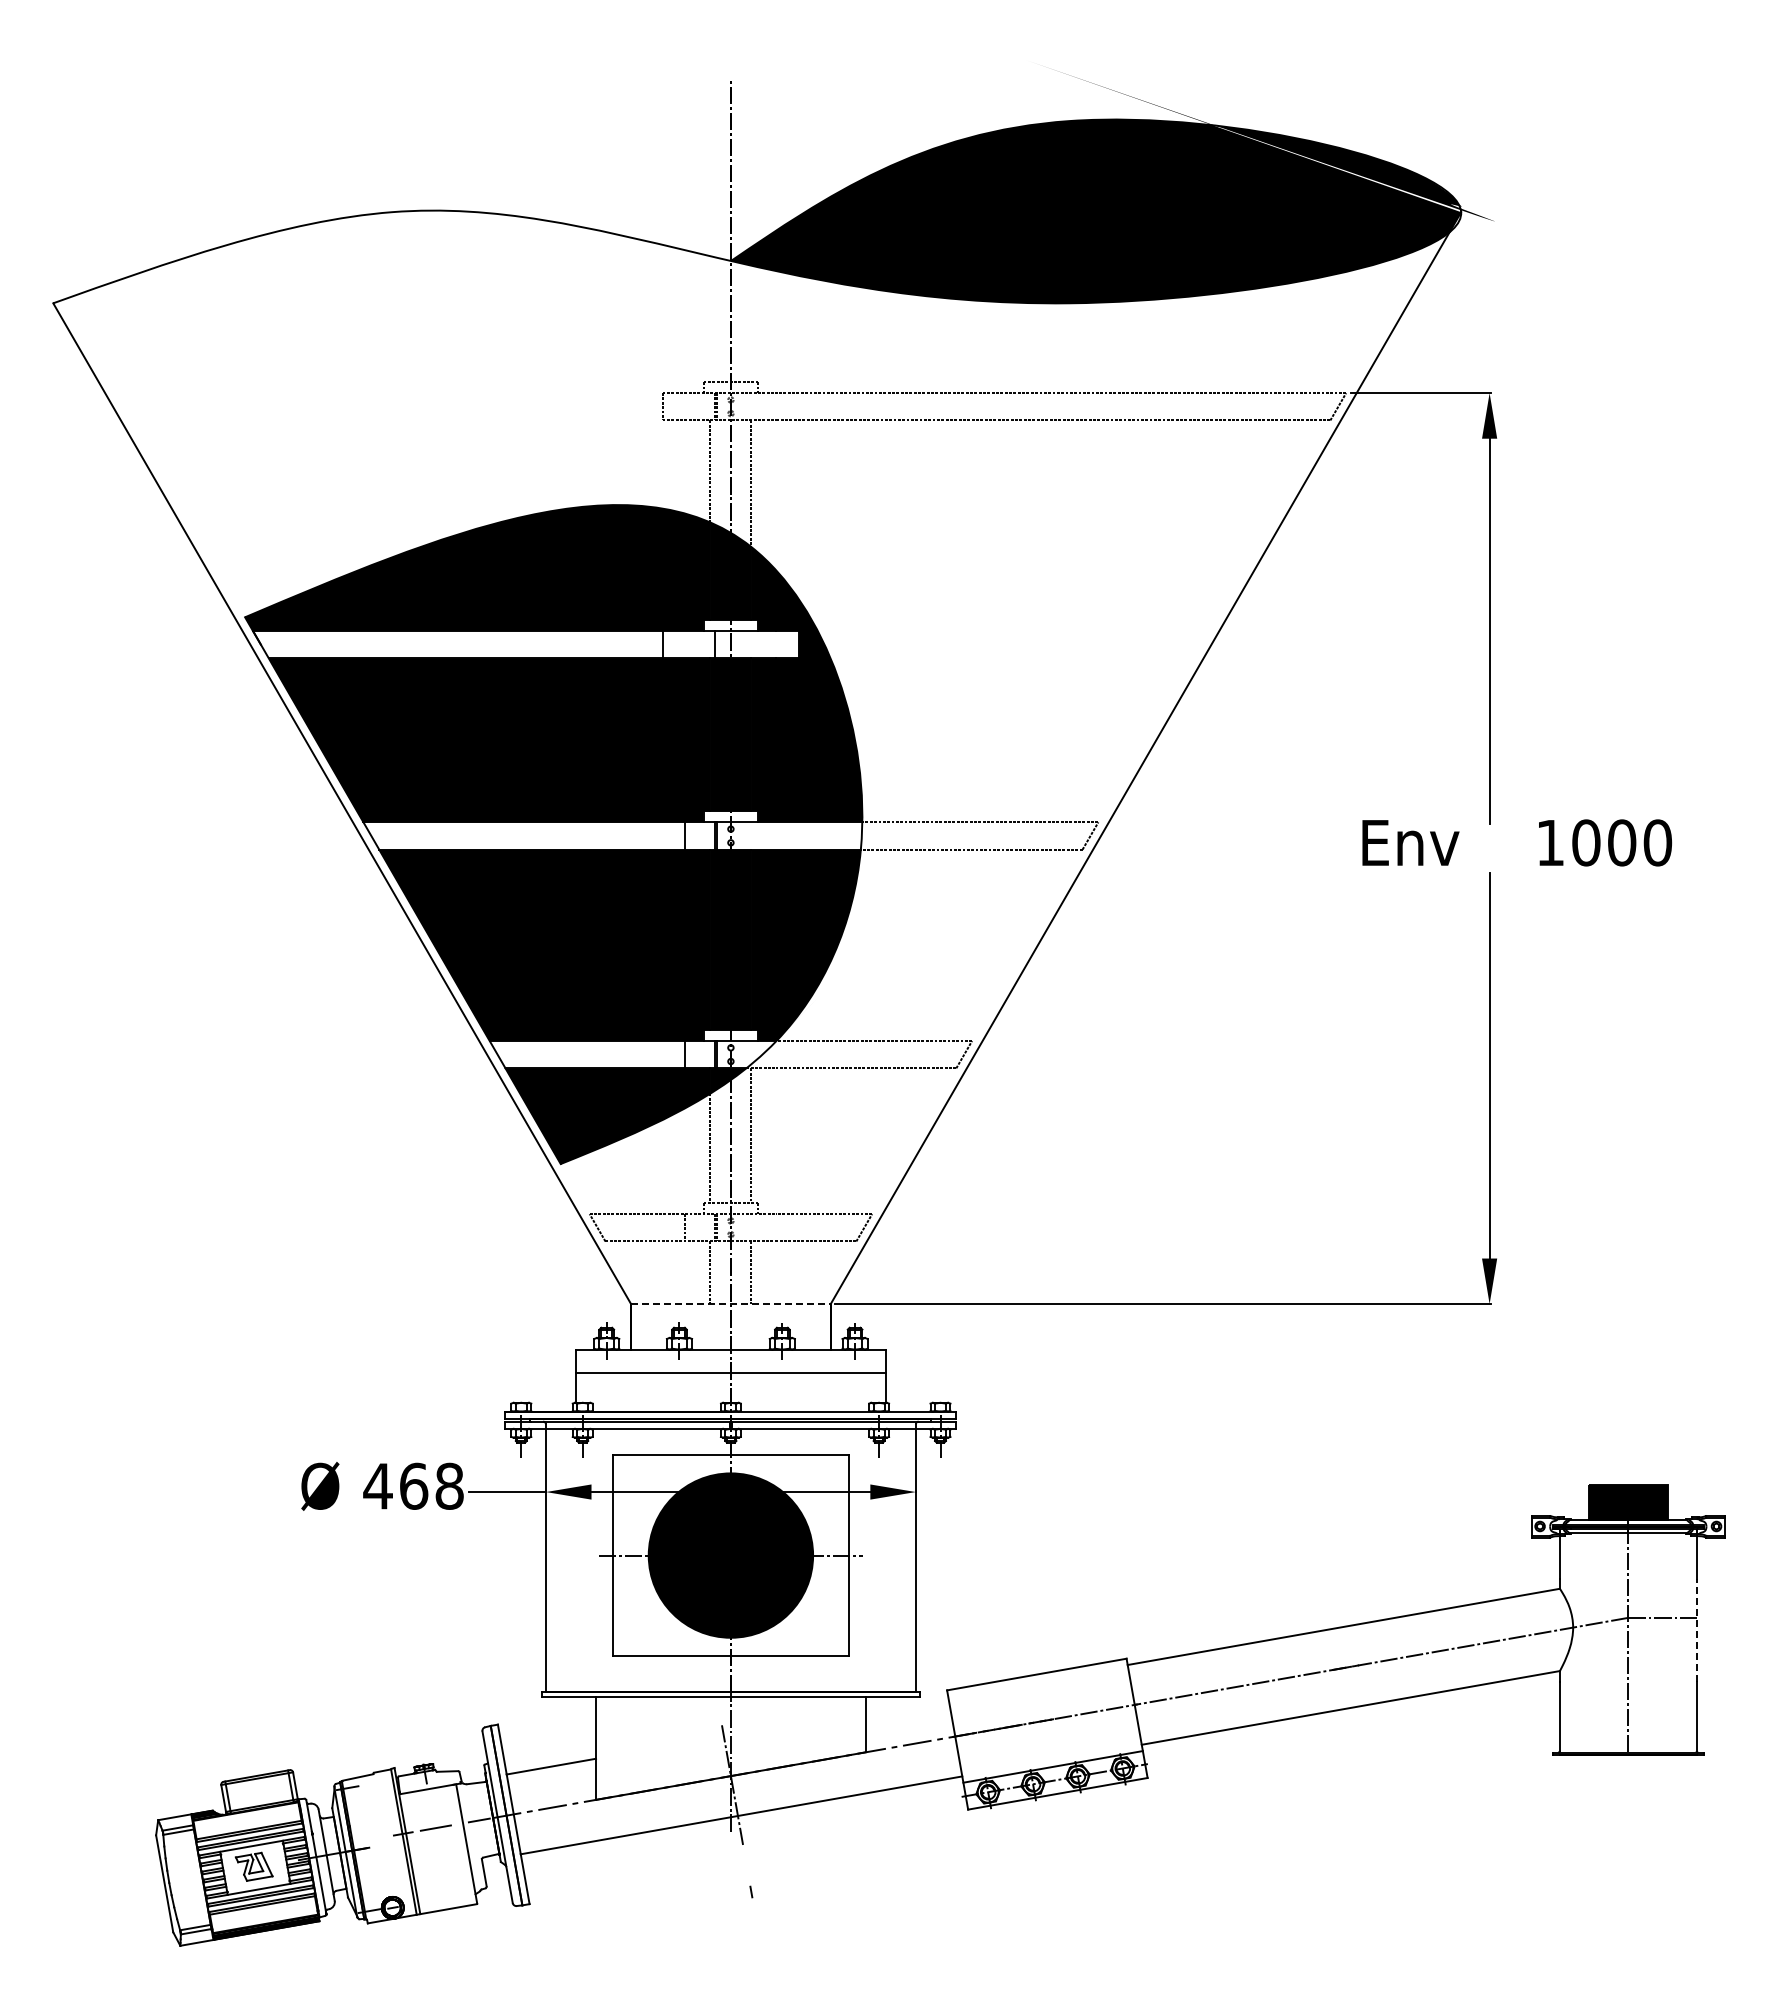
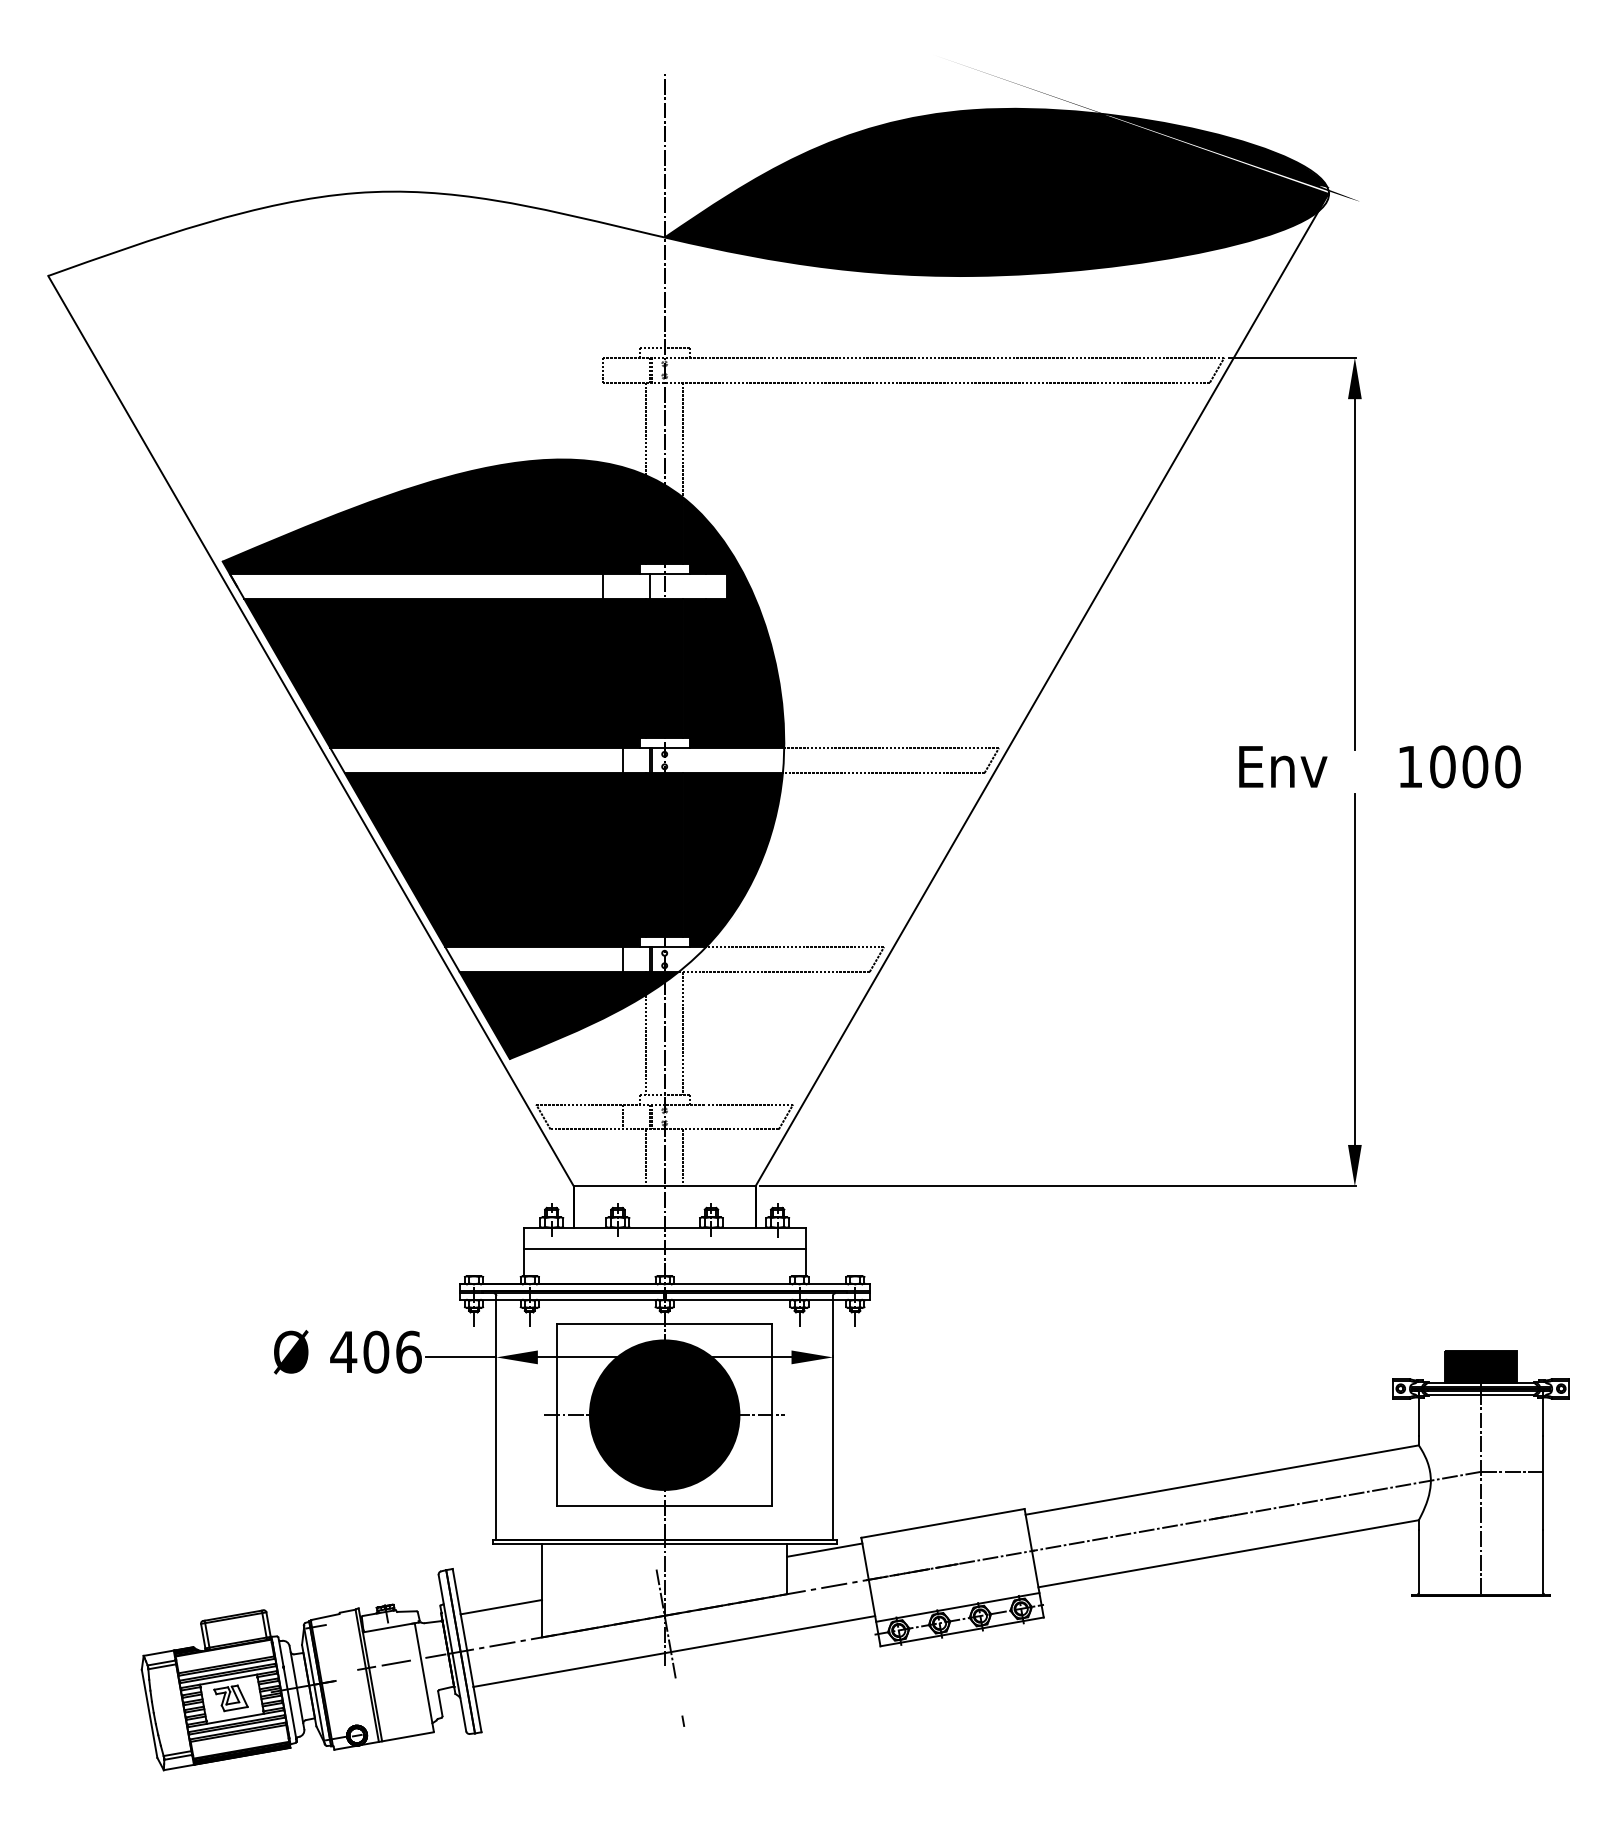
line: (730, 1304) -> (664, 1186), dashed -> solid
text: (431, 1485) -> (392, 1351), 468 -> 406
line: (1696, 1630) -> (1543, 1483), dashed -> solid
line: (906, 1703) -> (824, 1549), added

